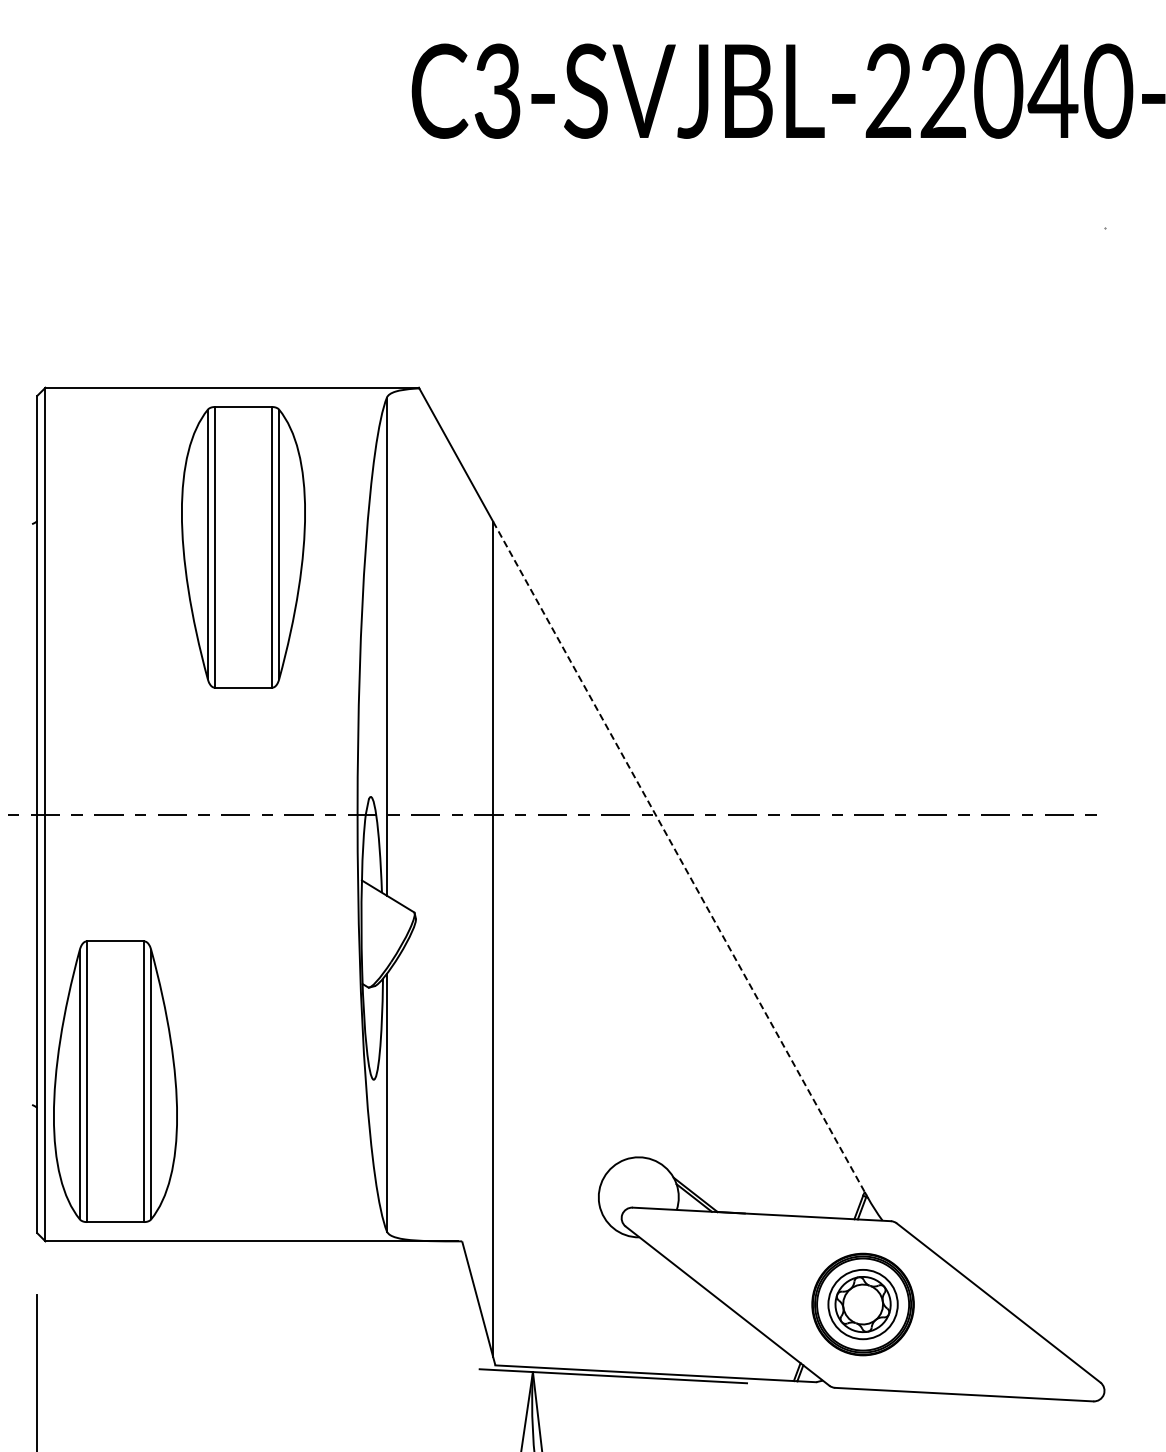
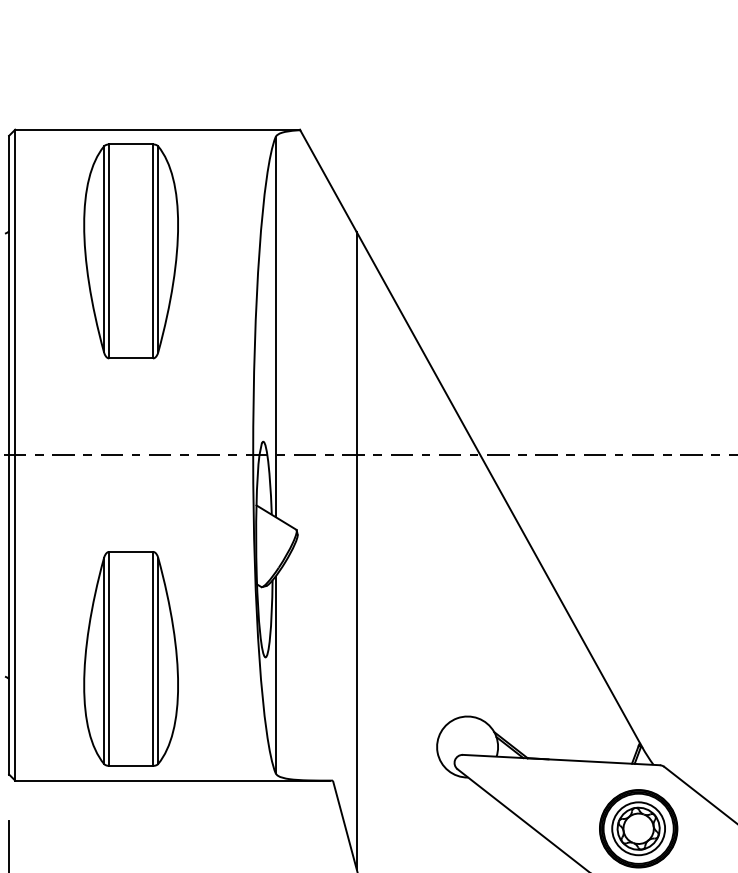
part: (243, 547) -> (131, 251), moved
line: (679, 857) -> (498, 487), dashed -> solid
part: (115, 1081) -> (131, 658), moved

